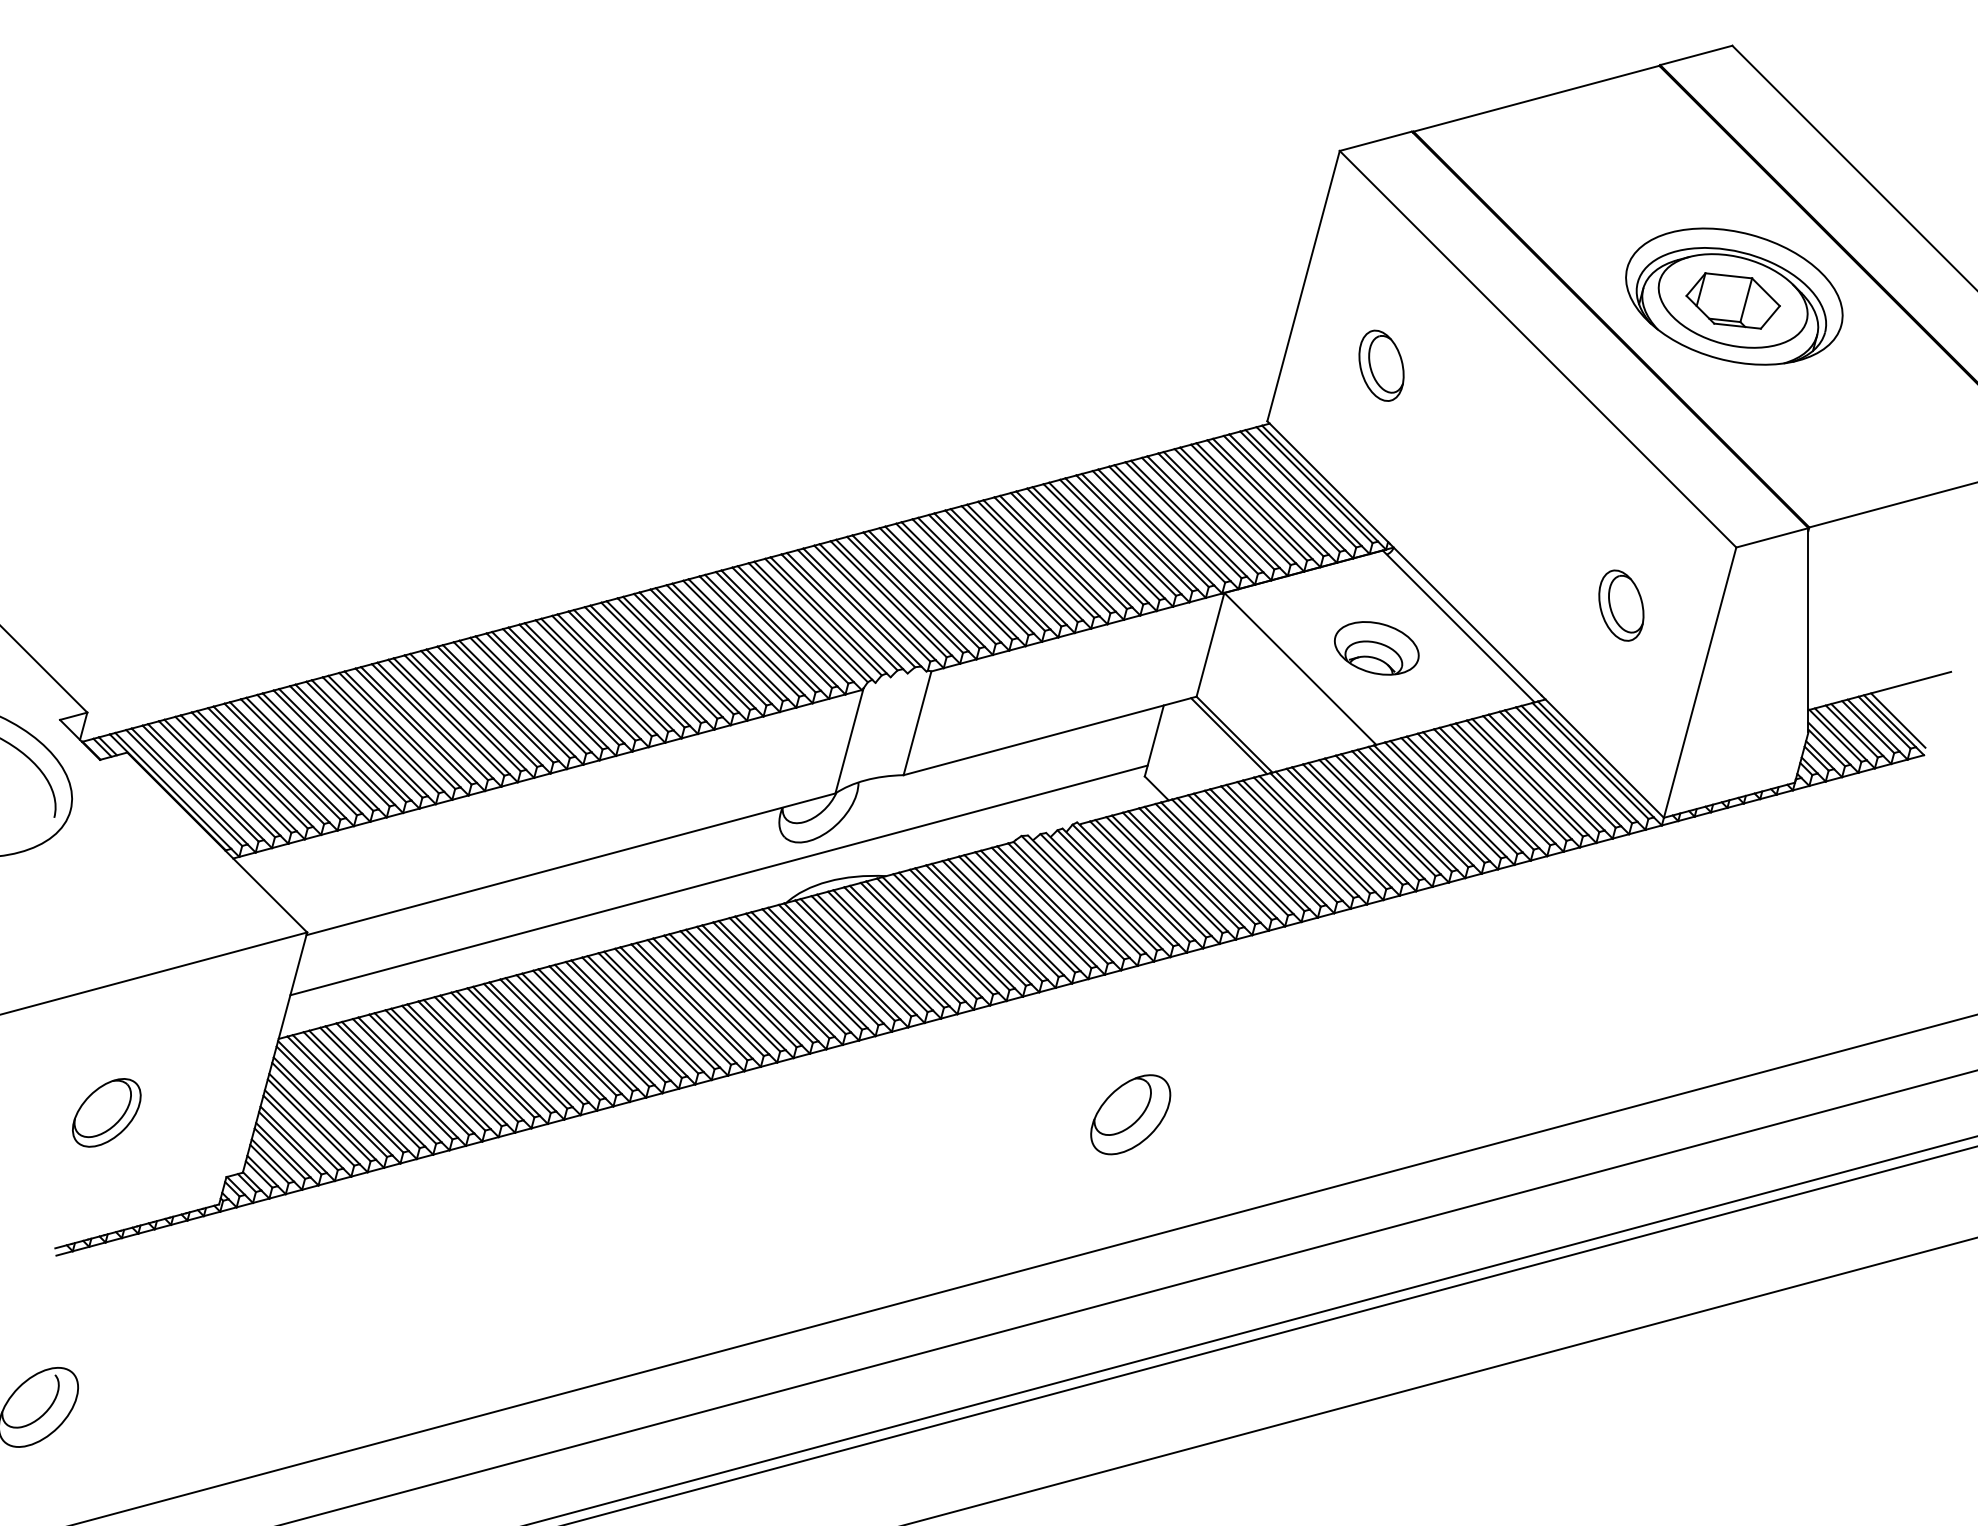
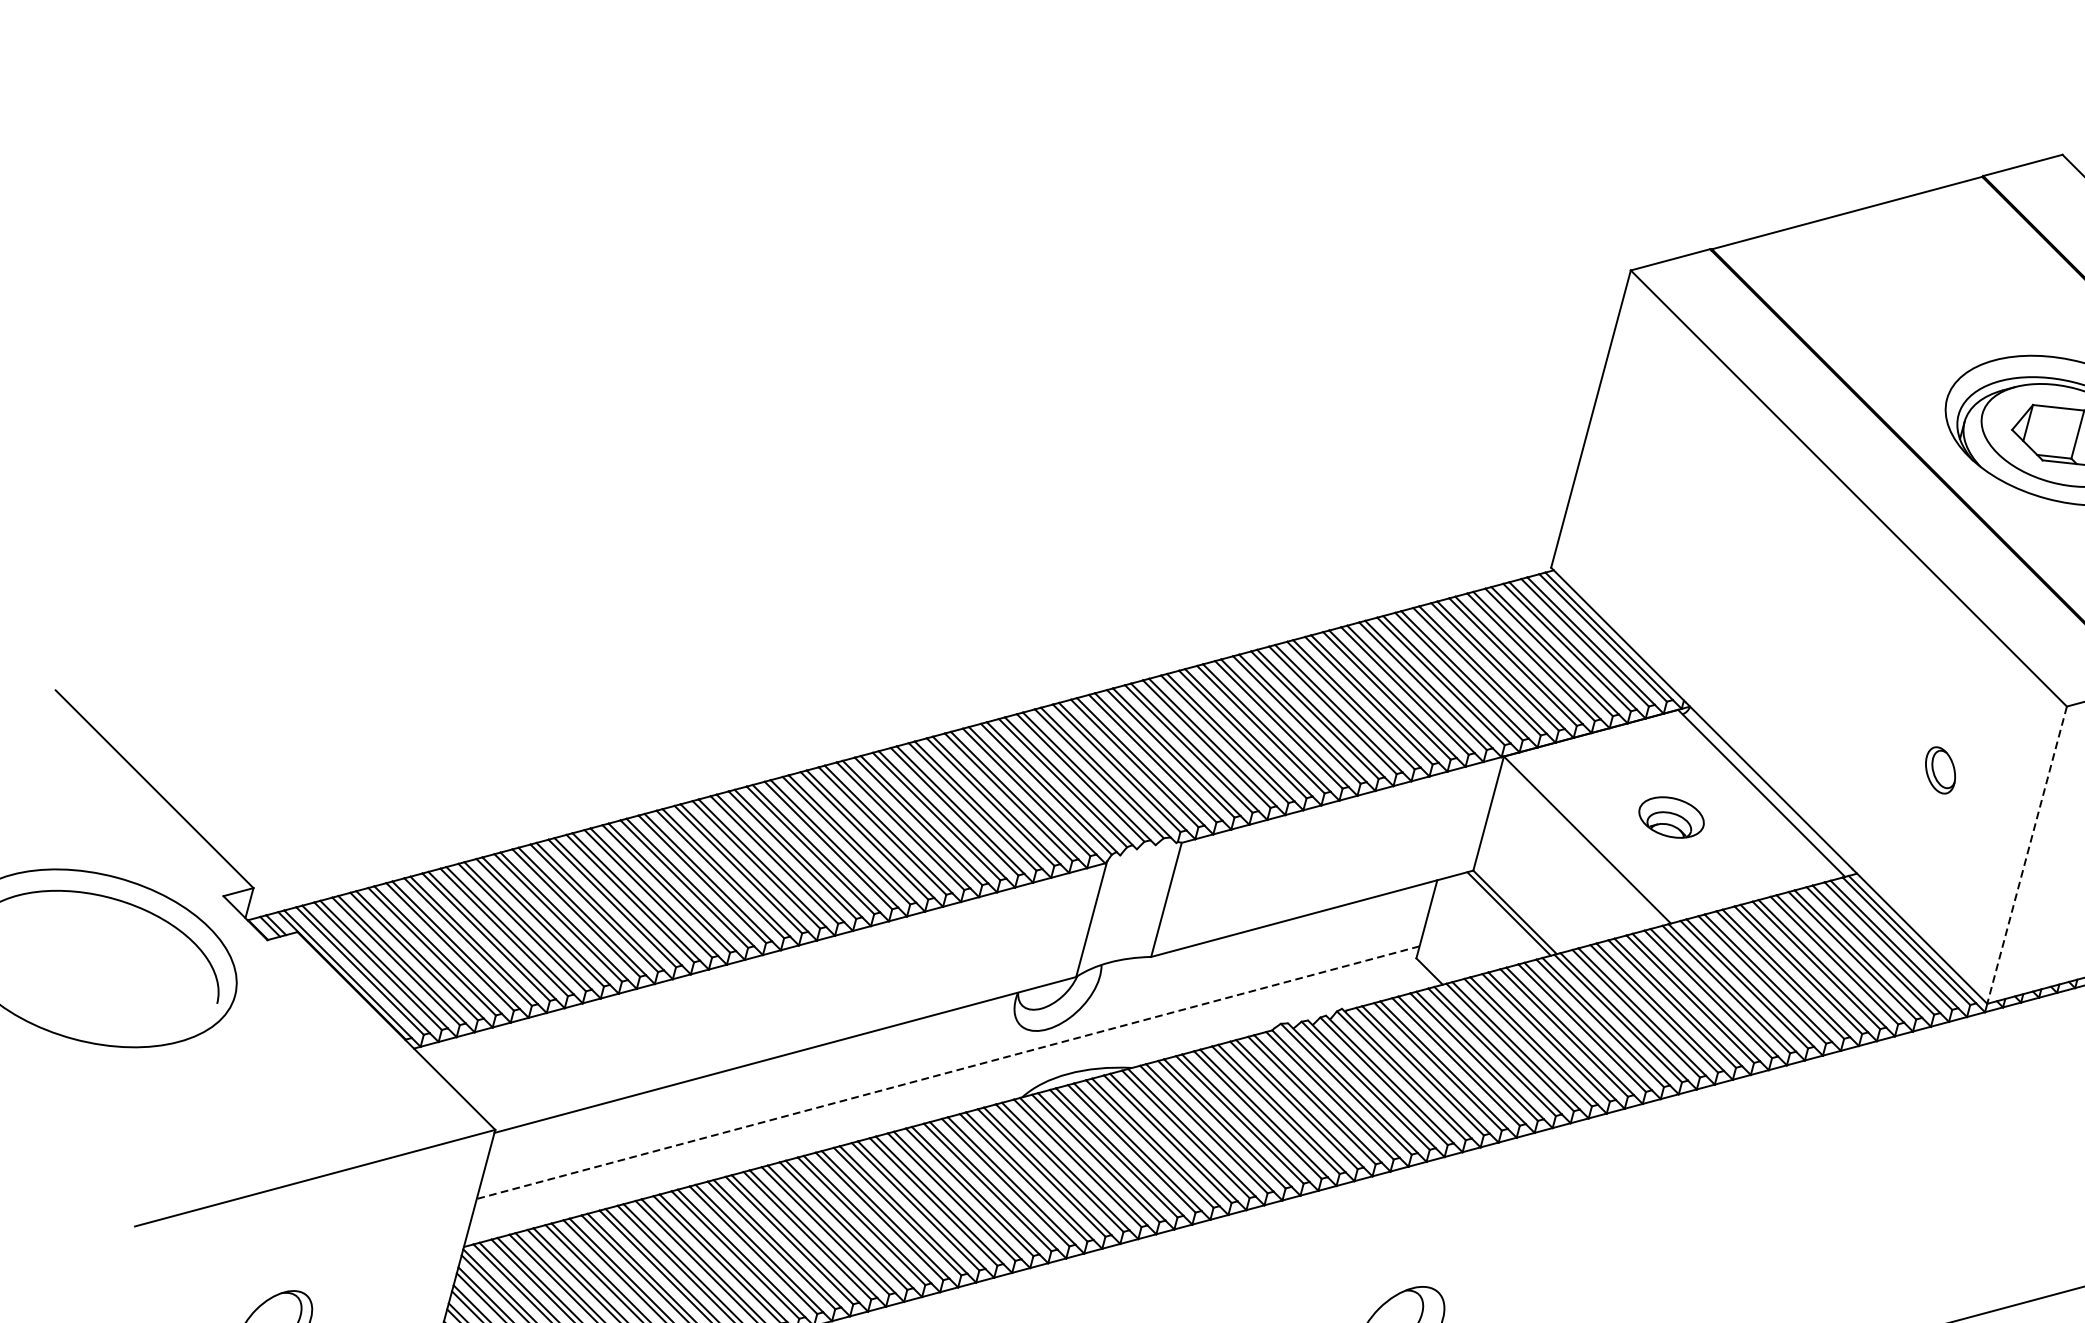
part: (1381, 365) -> (1676, 506), removed
part: (1621, 605) -> (1940, 770), size x0.6
part: (1376, 648) -> (1671, 817), size x0.7
line: (1700, 682) -> (2027, 855), solid -> dashed
line: (719, 880) -> (948, 1072), solid -> dashed

